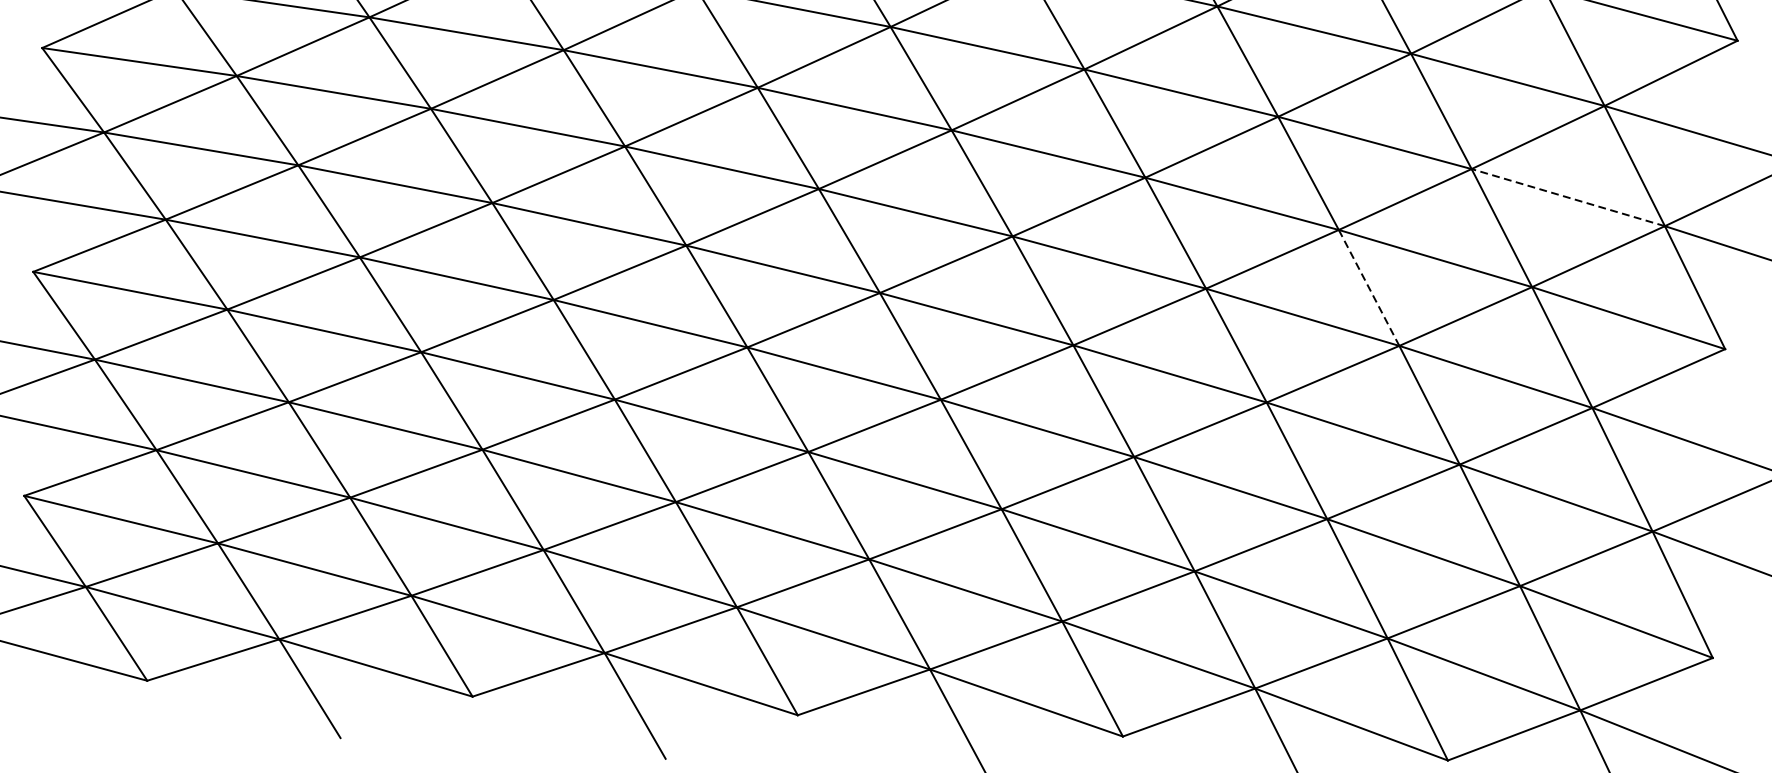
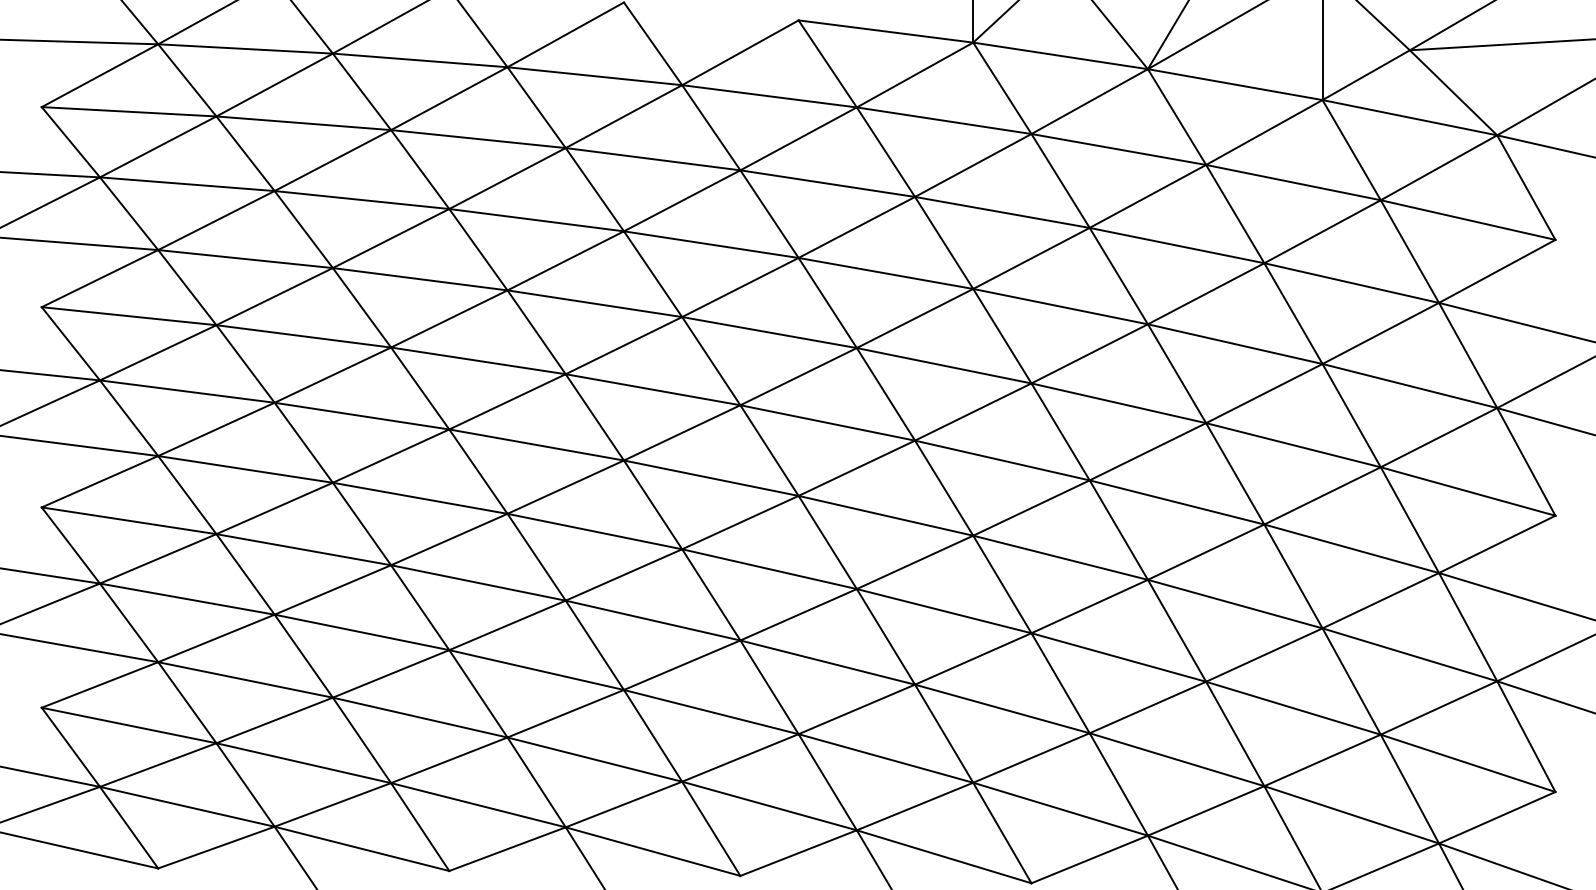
line: (1567, 196) -> (1409, 385), dashed -> solid
line: (1369, 288) -> (1235, 474), dashed -> solid

